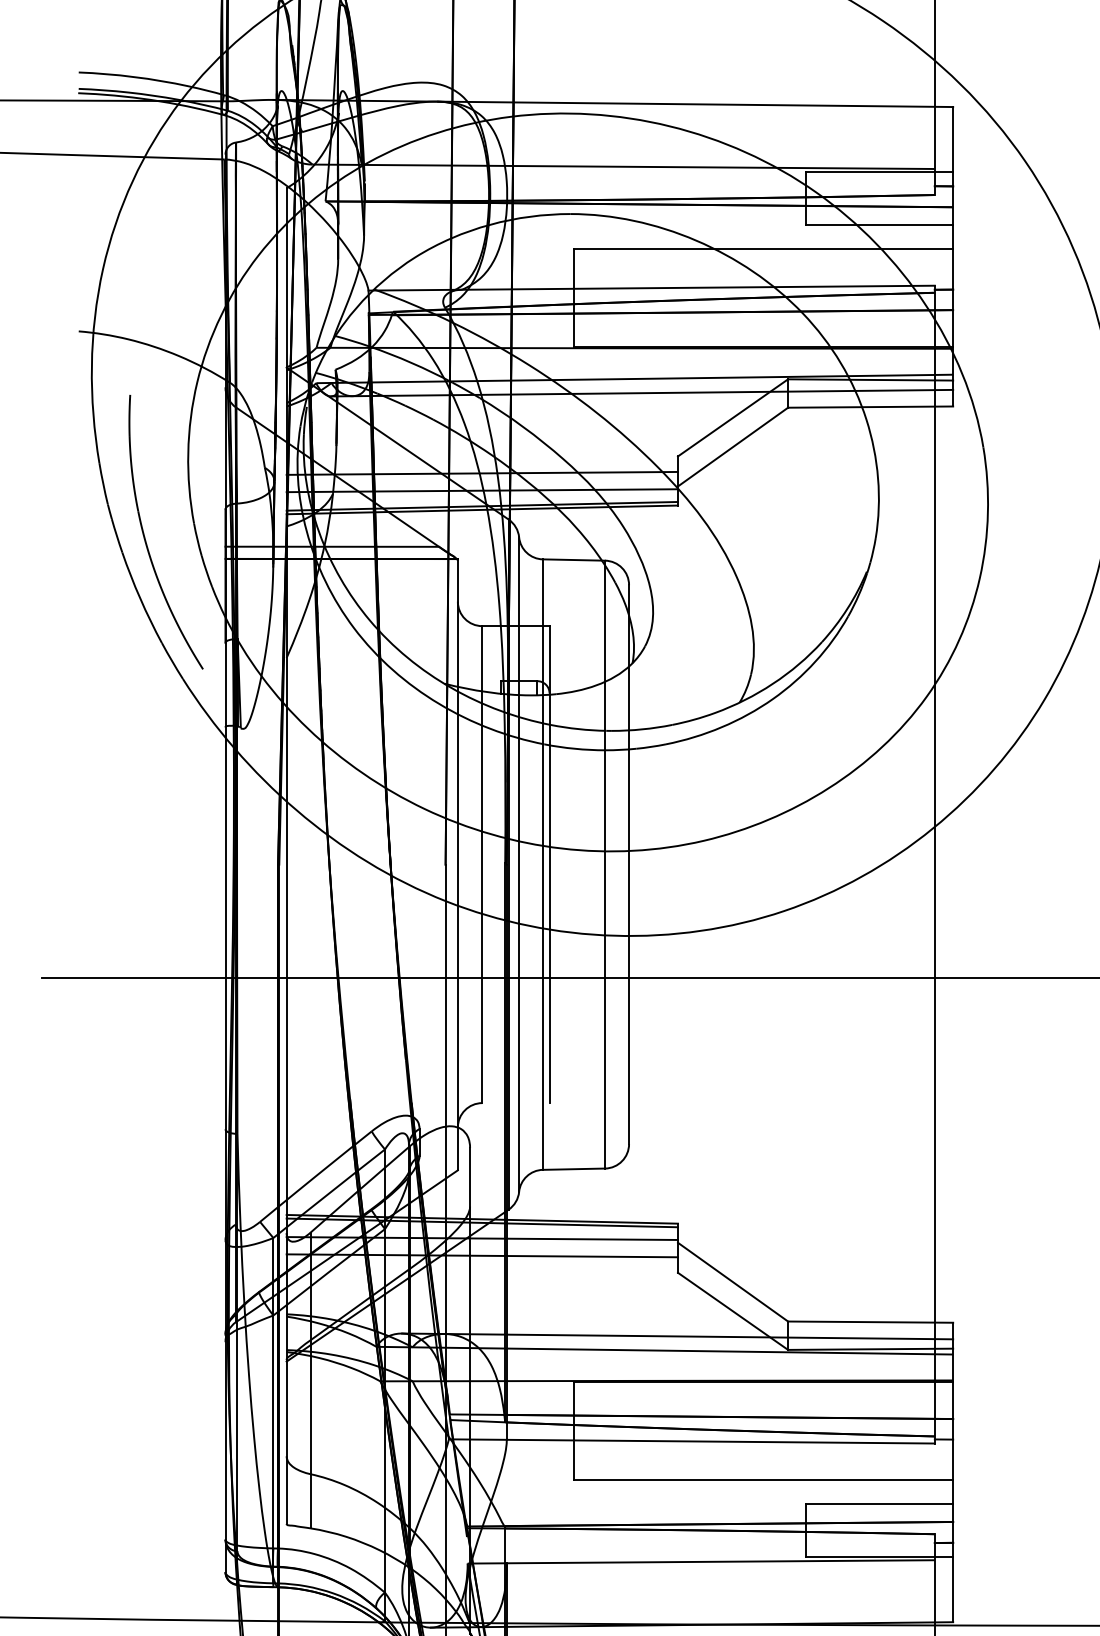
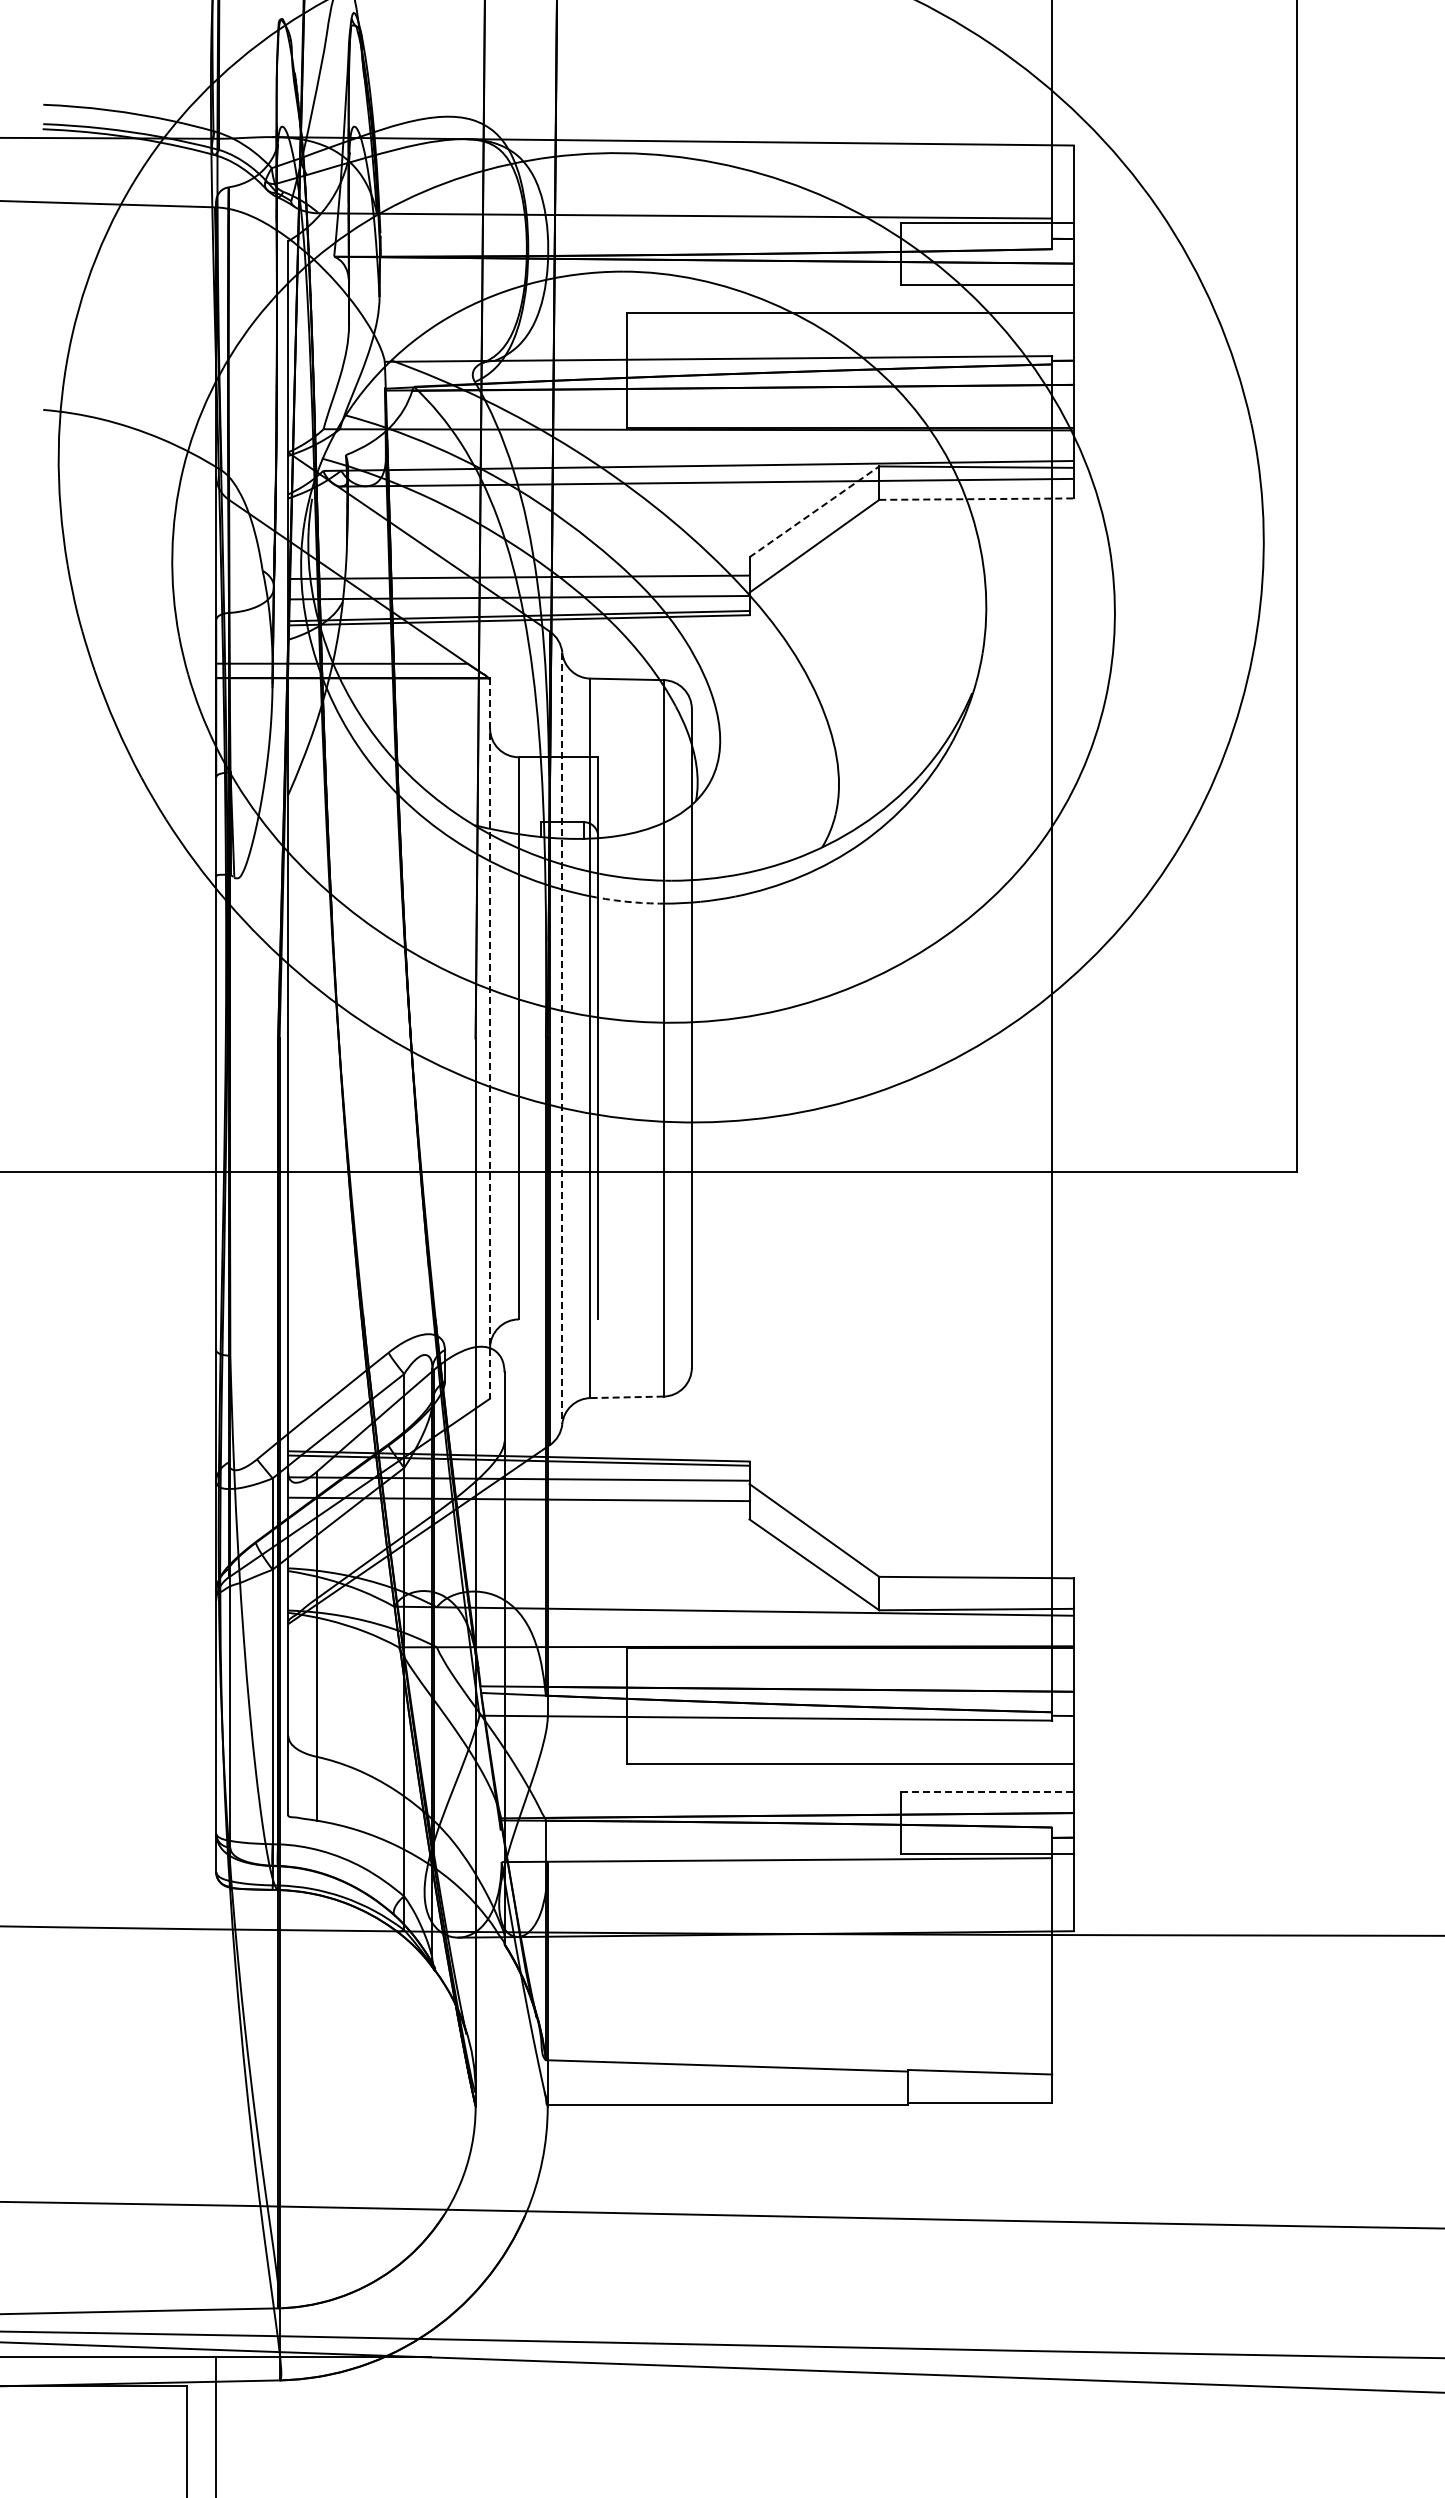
line: (871, 407) -> (977, 499), solid -> dashed
line: (733, 417) -> (814, 511), solid -> dashed
part: (145, 536) -> (121, 651), removed
arc: (574, 748) -> (627, 901), solid -> dashed
line: (458, 864) -> (490, 1038), solid -> dashed
line: (519, 864) -> (562, 1038), solid -> dashed
line: (574, 1169) -> (627, 1397), solid -> dashed
line: (677, 1336) -> (748, 1594), removed
line: (879, 1504) -> (987, 1792), solid -> dashed

